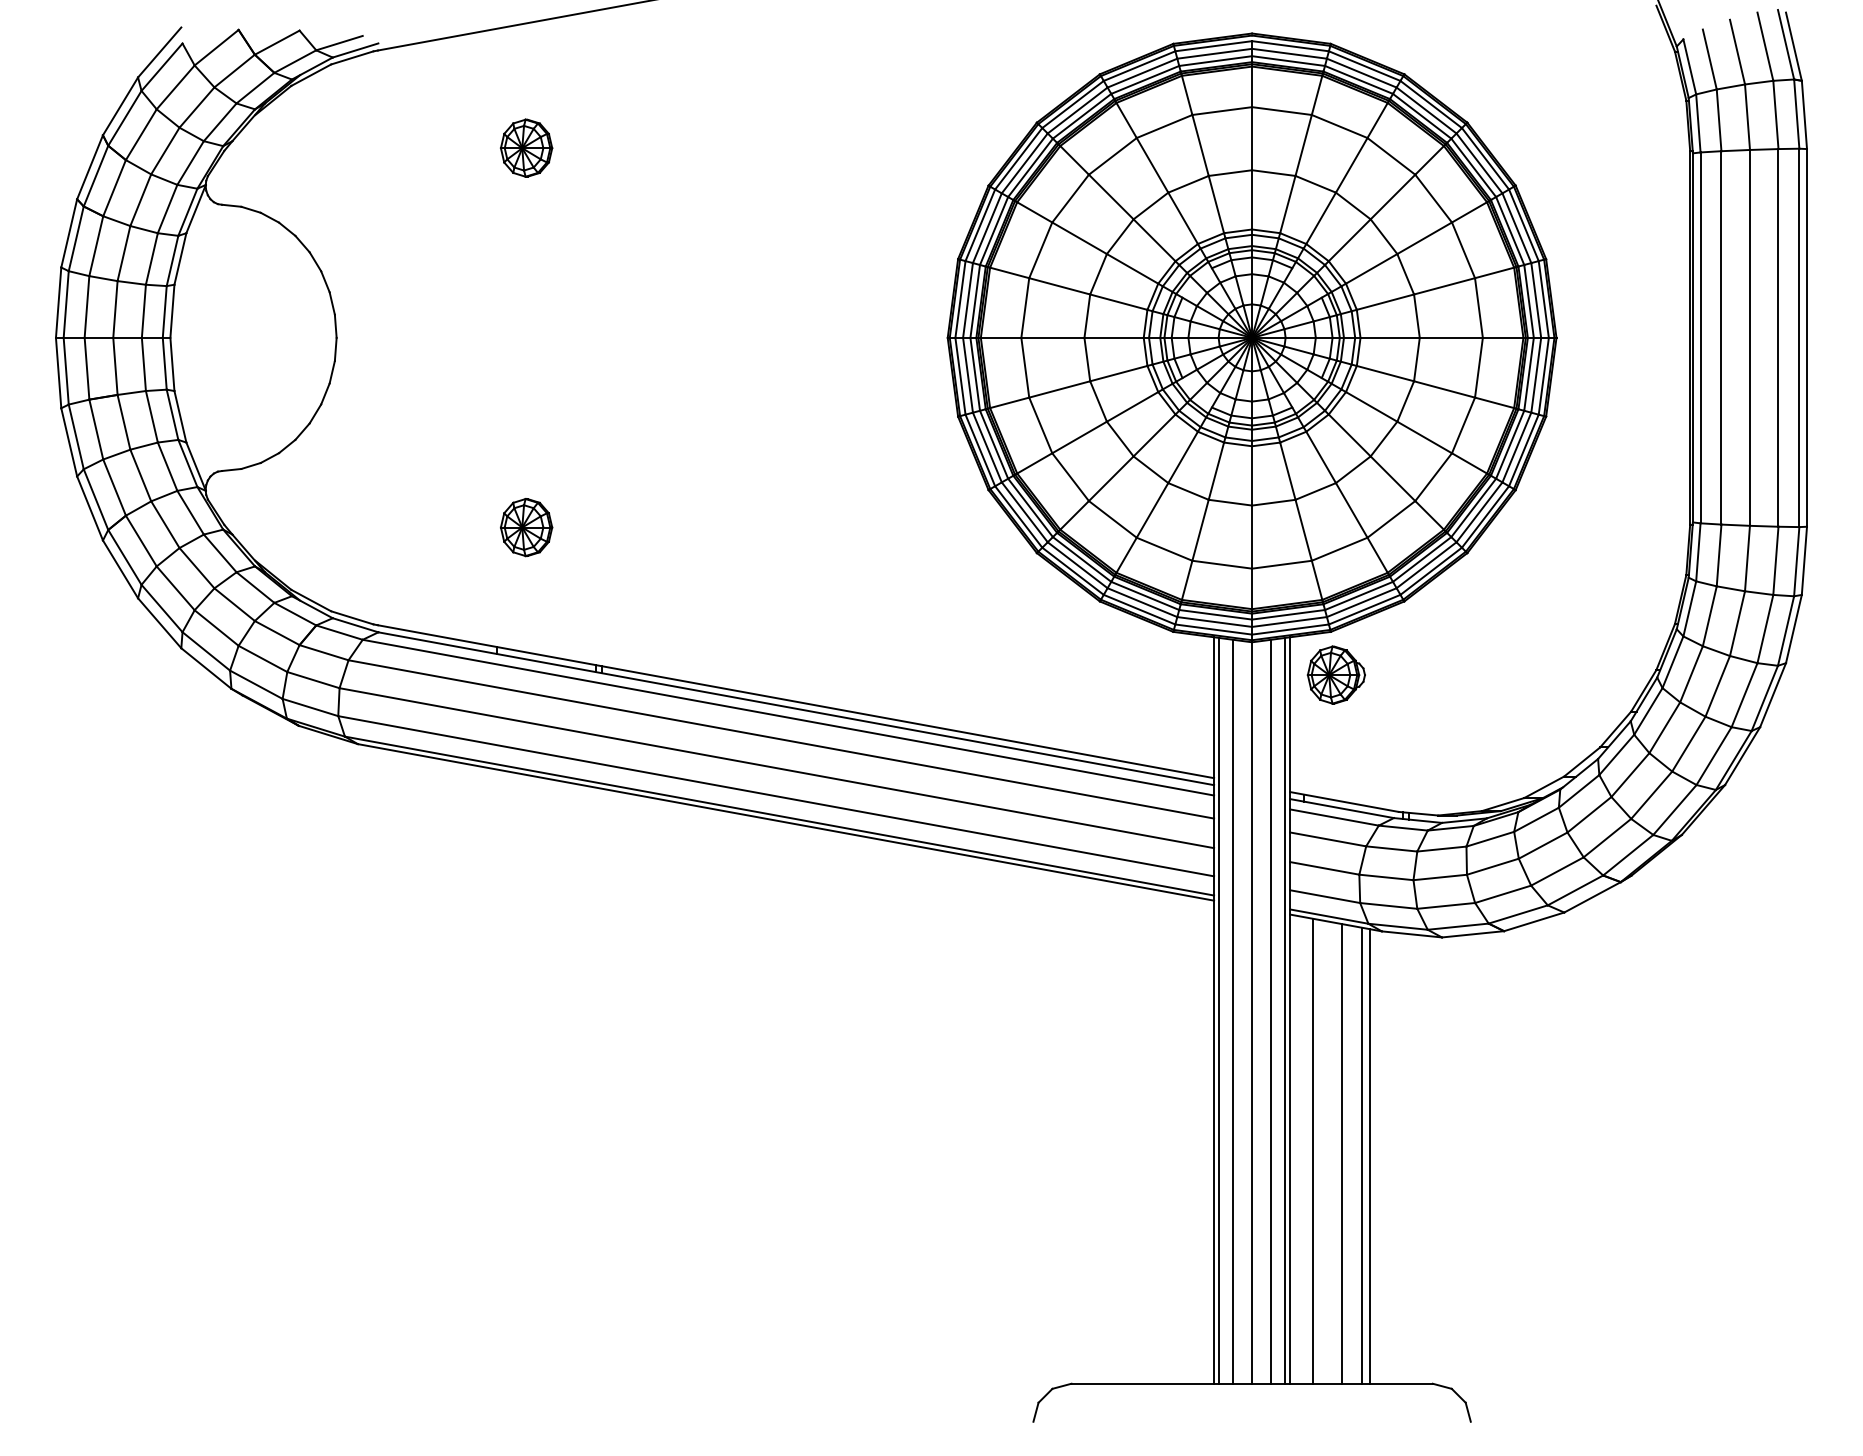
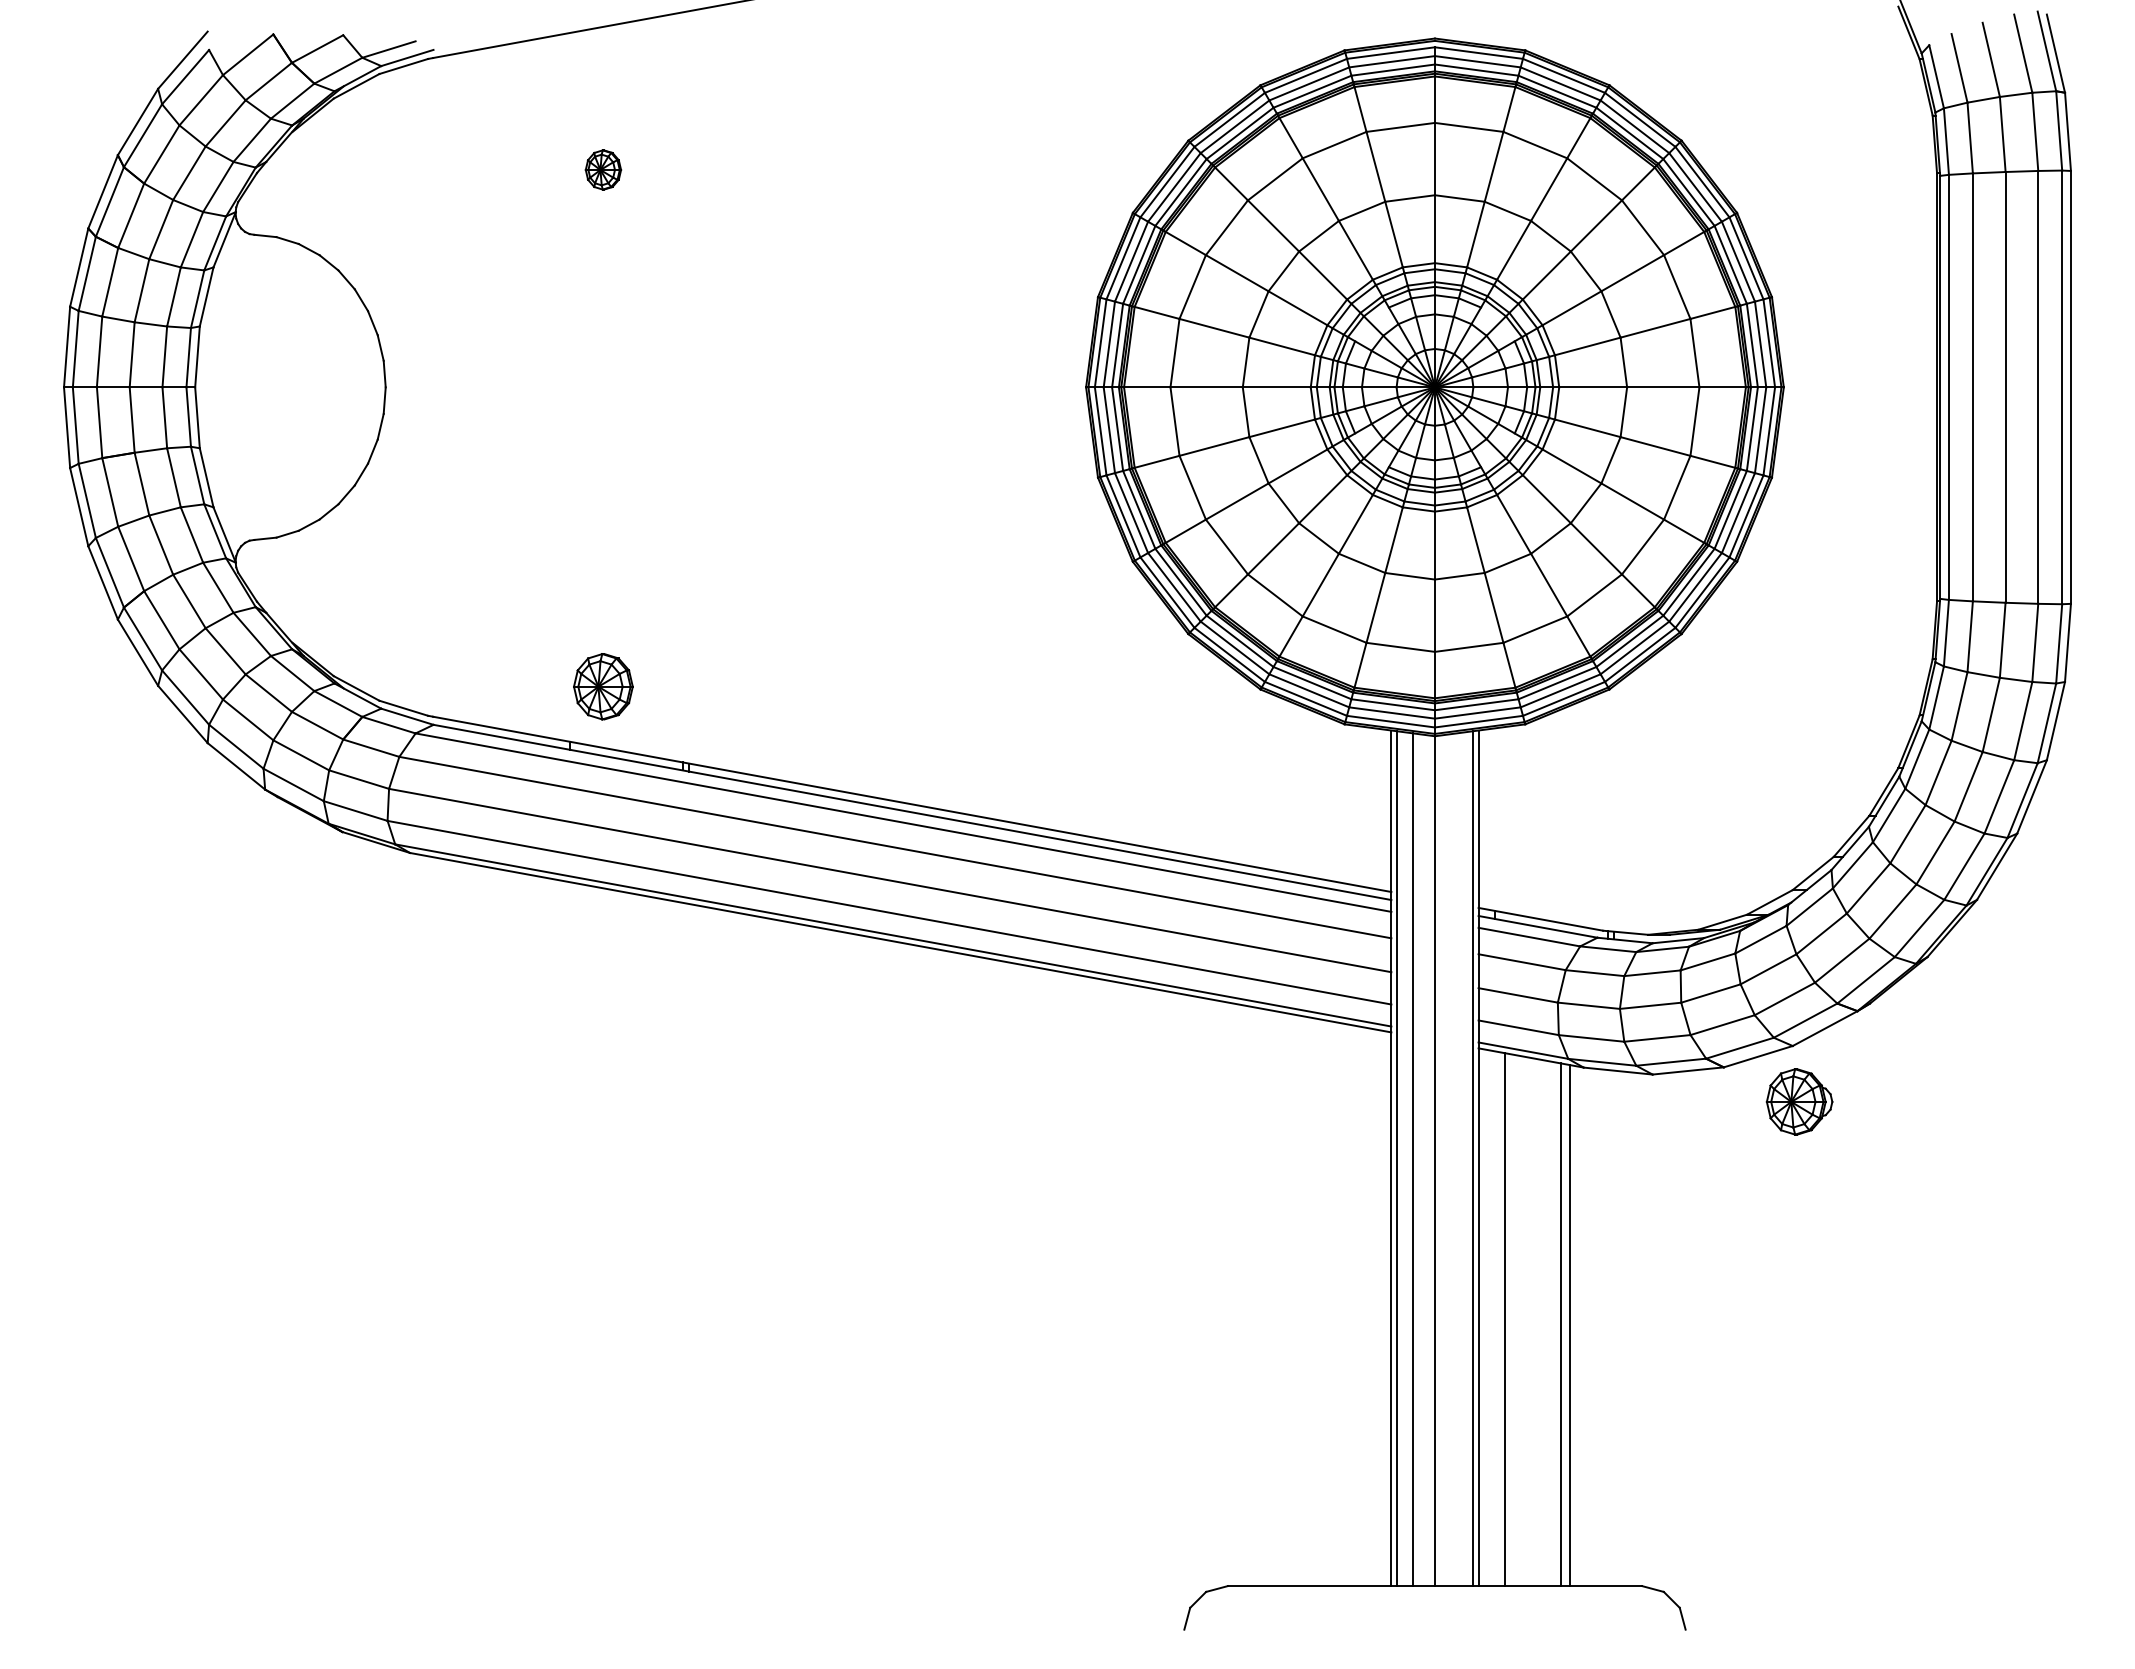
part: (526, 147) -> (603, 169), size x0.6
part: (526, 527) -> (603, 686), moved
part: (1336, 674) -> (1799, 1101), moved
line: (1270, 1011) -> (1456, 1159), removed
line: (1341, 1153) -> (1537, 1322), removed

